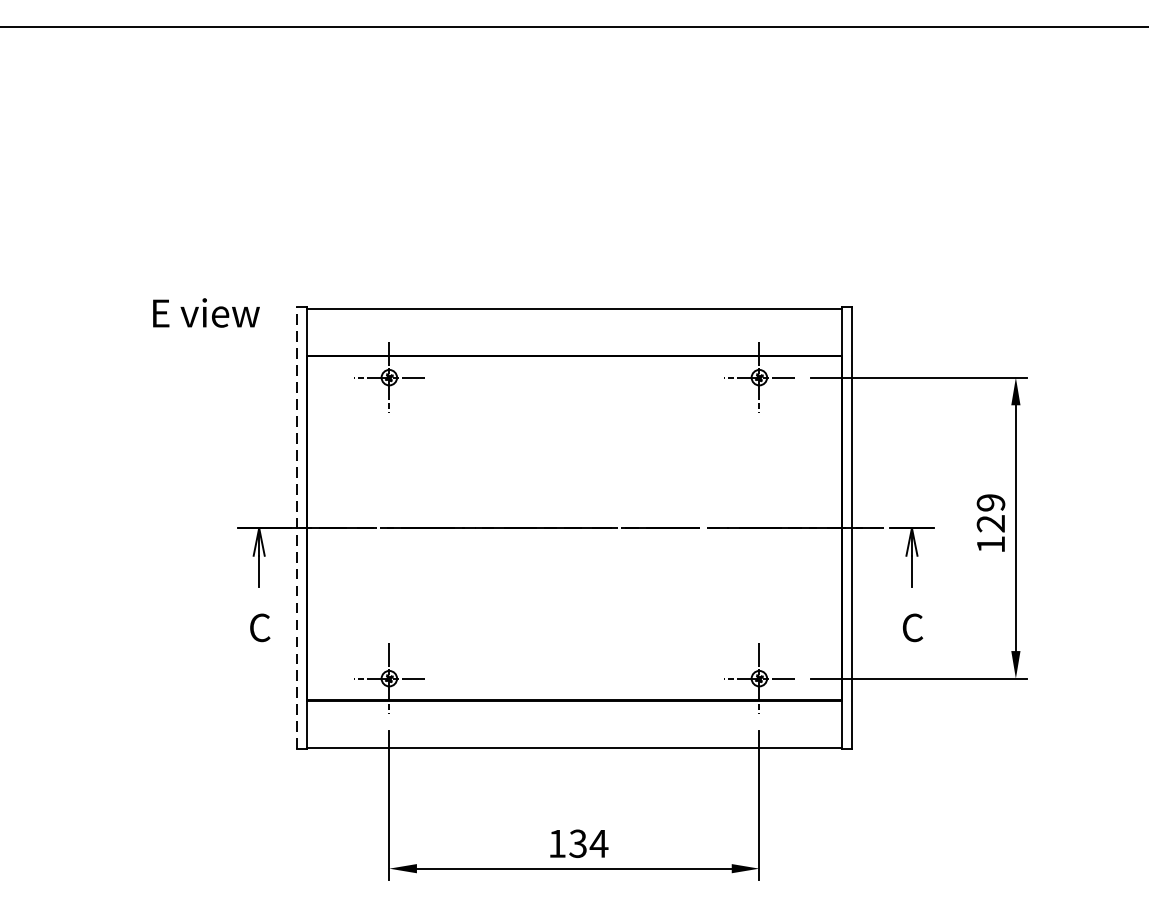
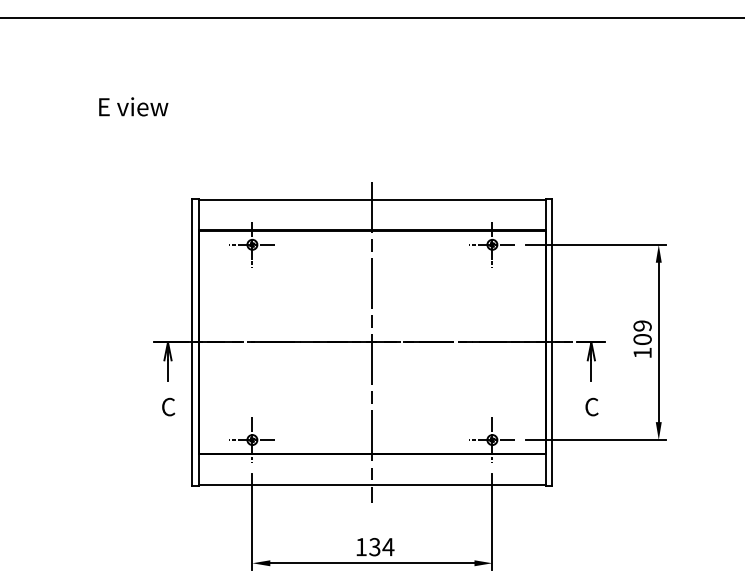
text: (206, 312) -> (133, 106), moved
text: (990, 523) -> (642, 339), 129 -> 109
line: (296, 526) -> (192, 341), dashed -> solid
line: (574, 528) -> (372, 342), added

